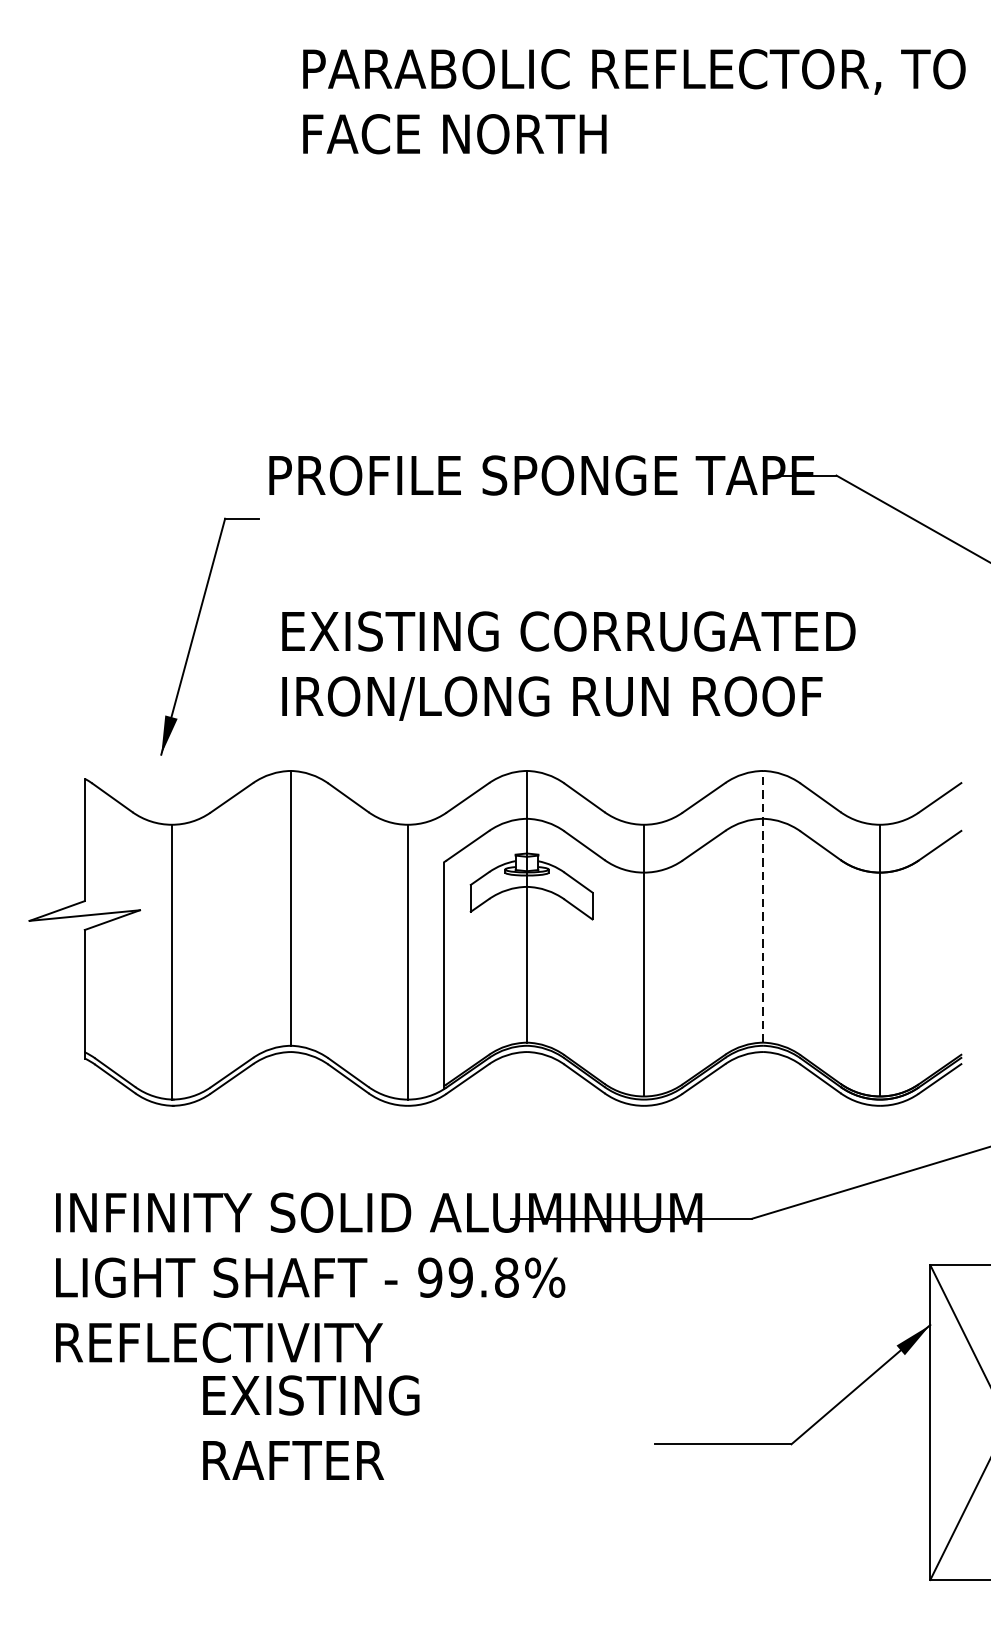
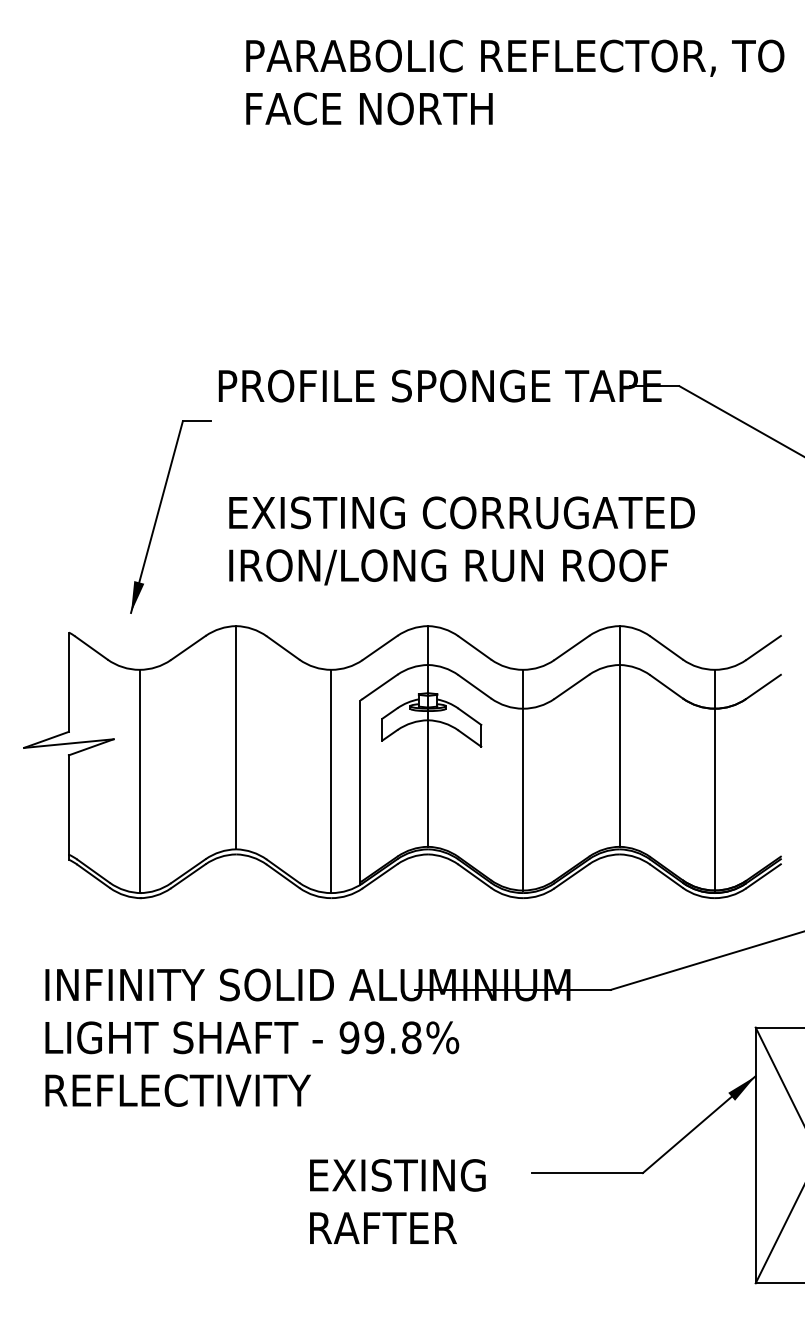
line: (762, 905) -> (619, 735), dashed -> solid
text: (310, 1427) -> (397, 1201), moved

